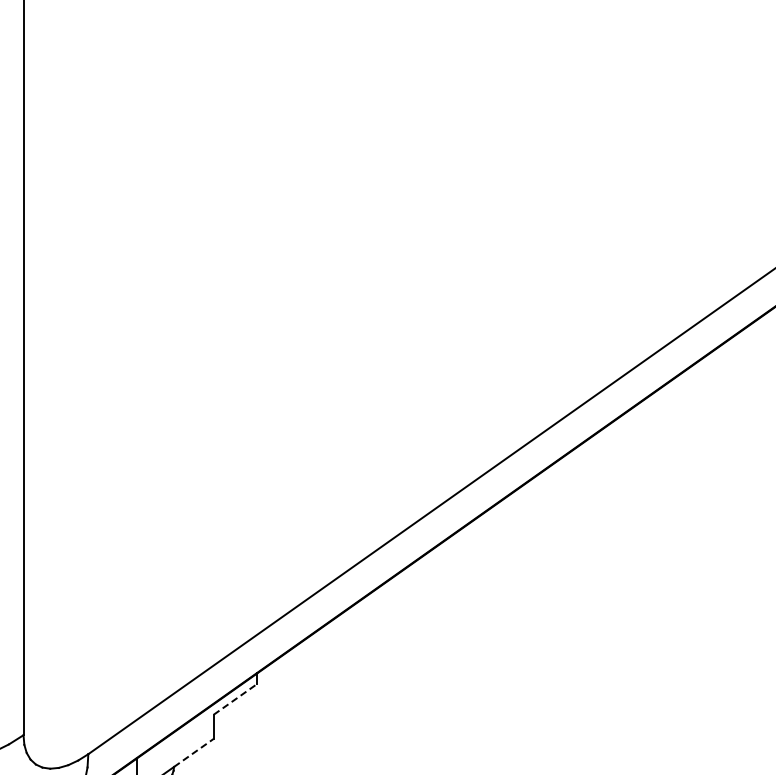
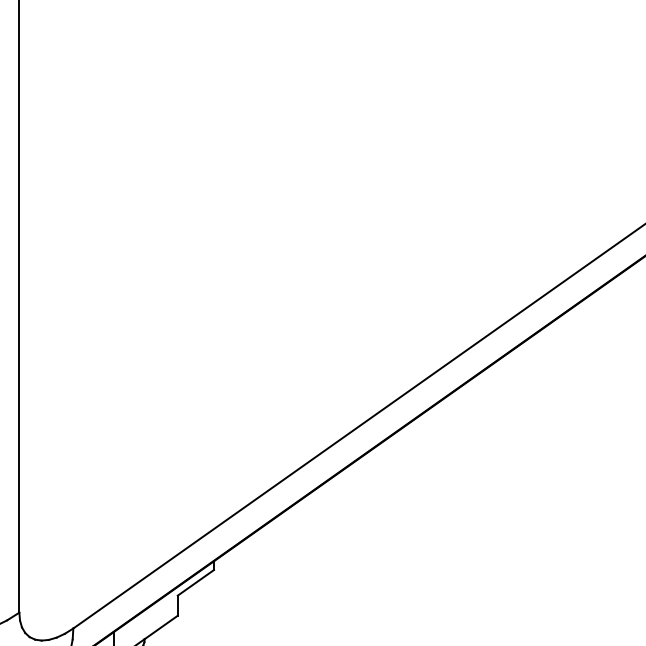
line: (235, 699) -> (195, 582), dashed -> solid
line: (194, 752) -> (161, 627), dashed -> solid

